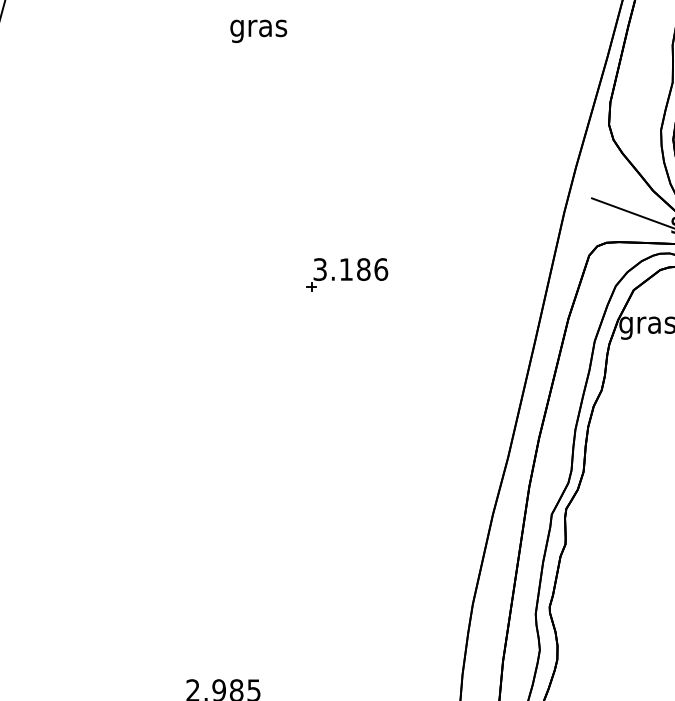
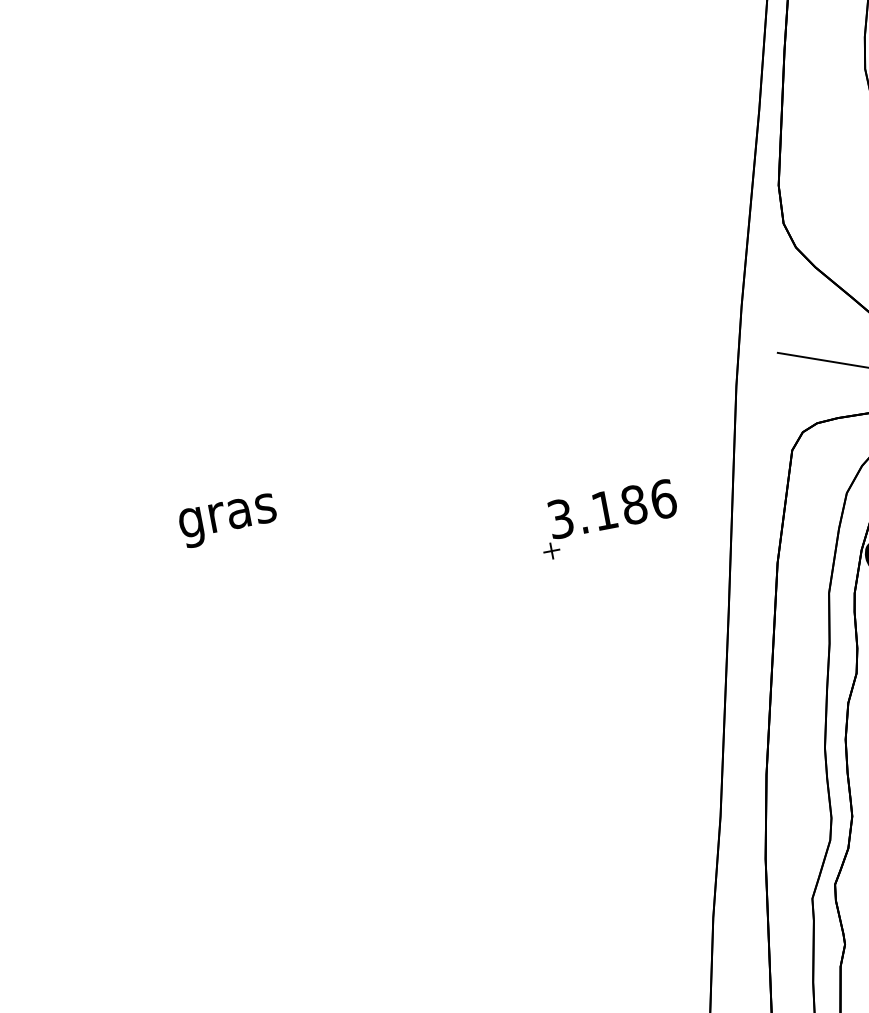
text: (258, 30) -> (227, 519), moved
part: (347, 274) -> (608, 518), moved

